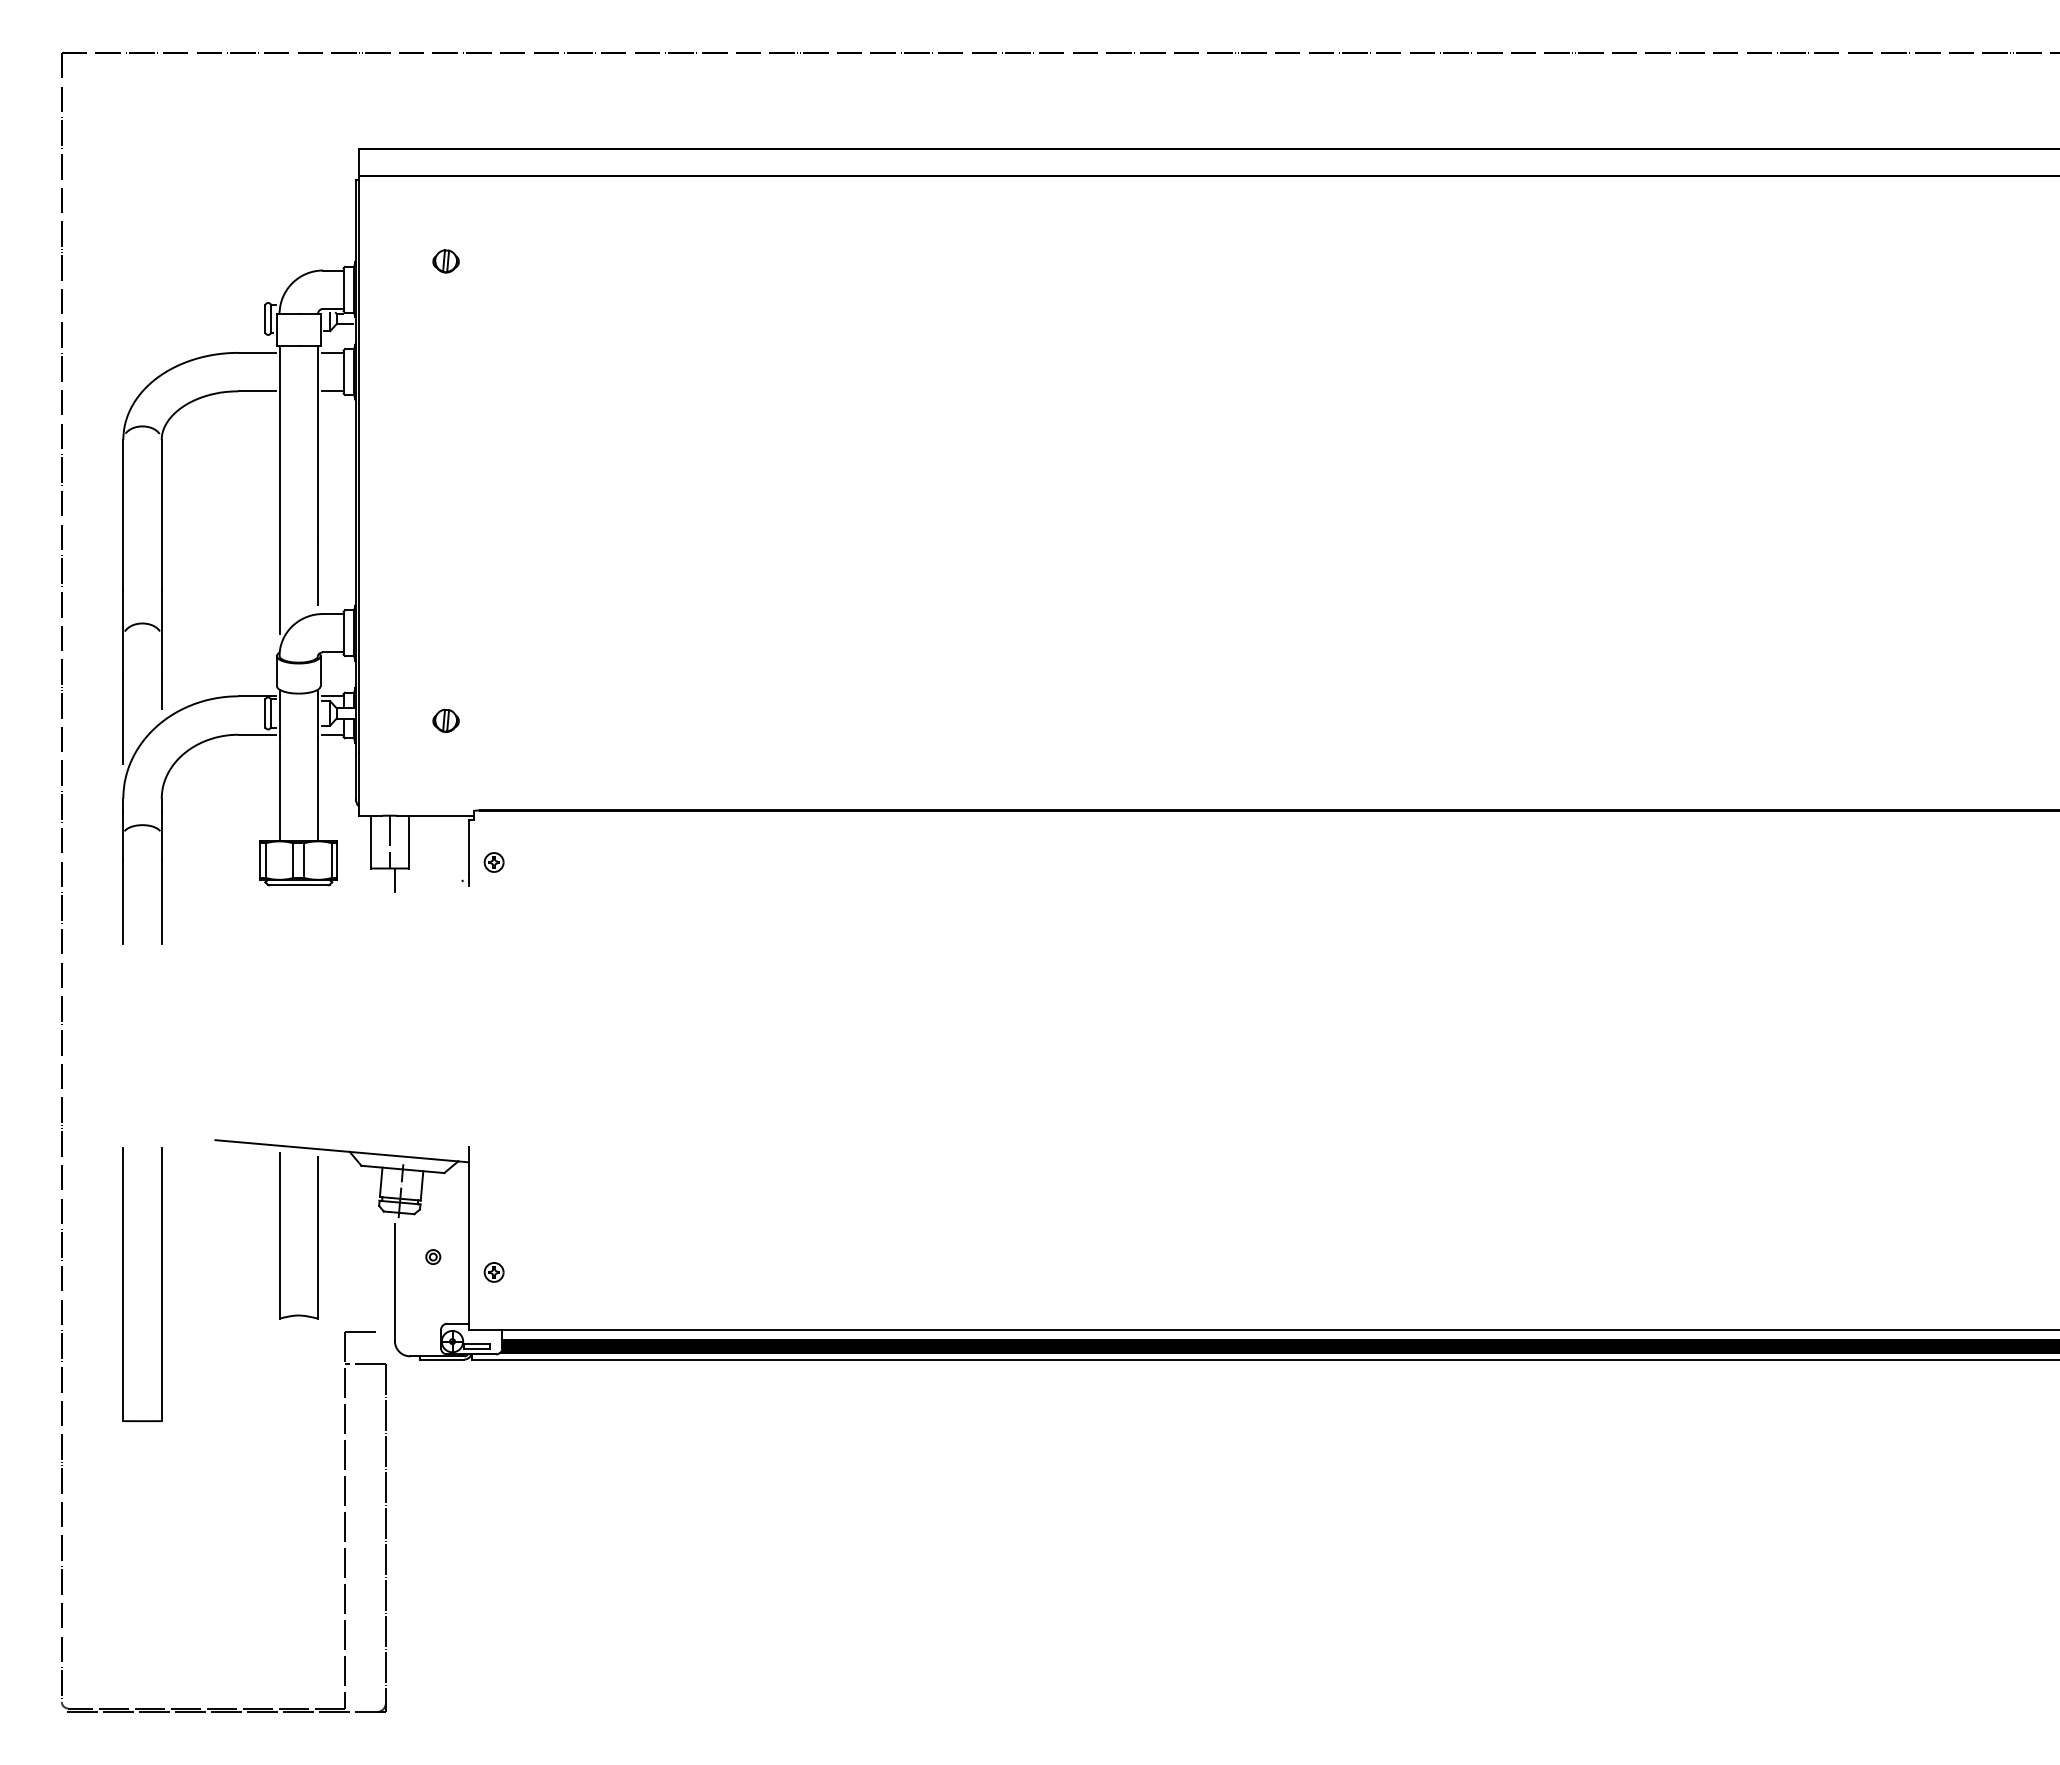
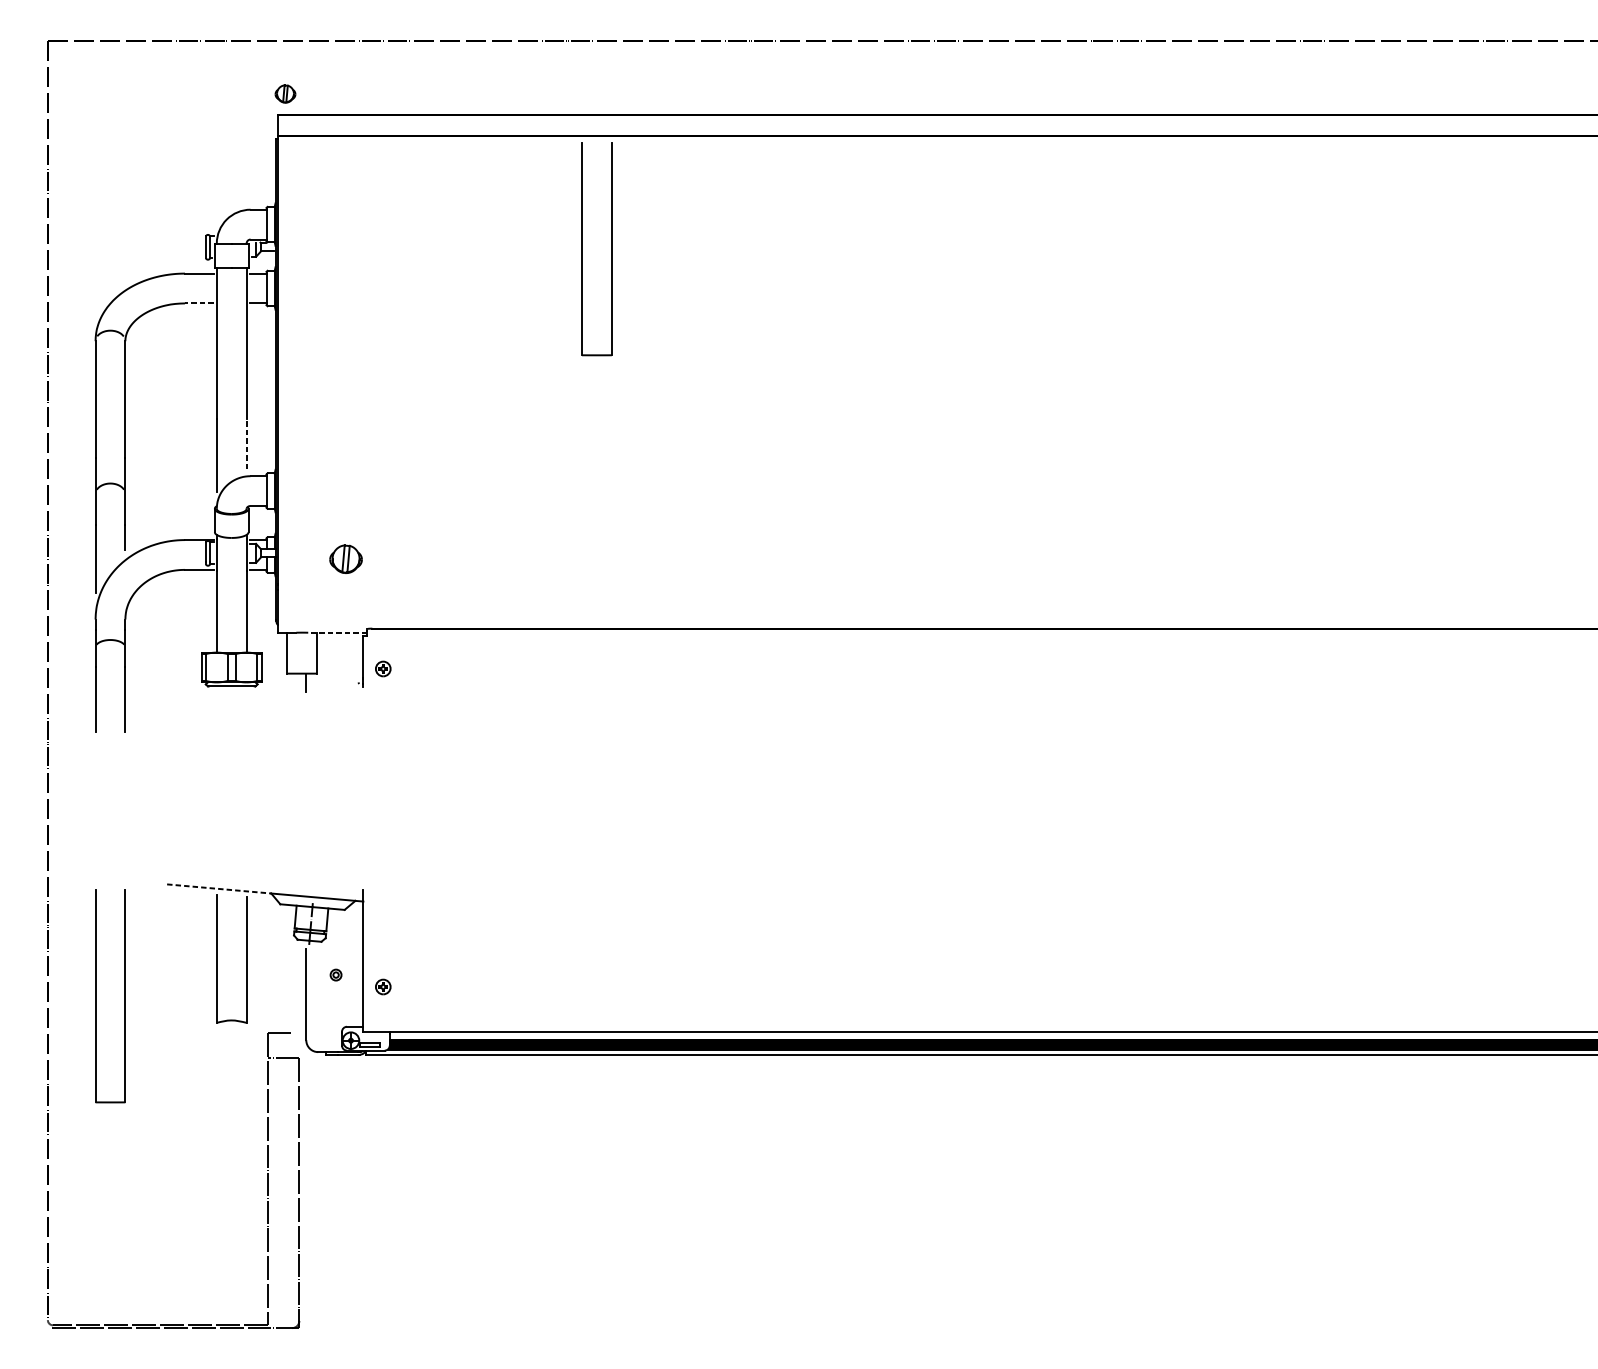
part: (445, 261) -> (285, 94), moved
part: (750, 321) -> (582, 249), added
line: (257, 391) -> (199, 303), solid -> dashed
line: (318, 572) -> (247, 444), solid -> dashed
part: (445, 720) -> (345, 558), size x1.6
line: (435, 815) -> (337, 632), solid -> dashed
line: (389, 841) -> (302, 652), removed
line: (283, 1146) -> (219, 889), solid -> dashed

